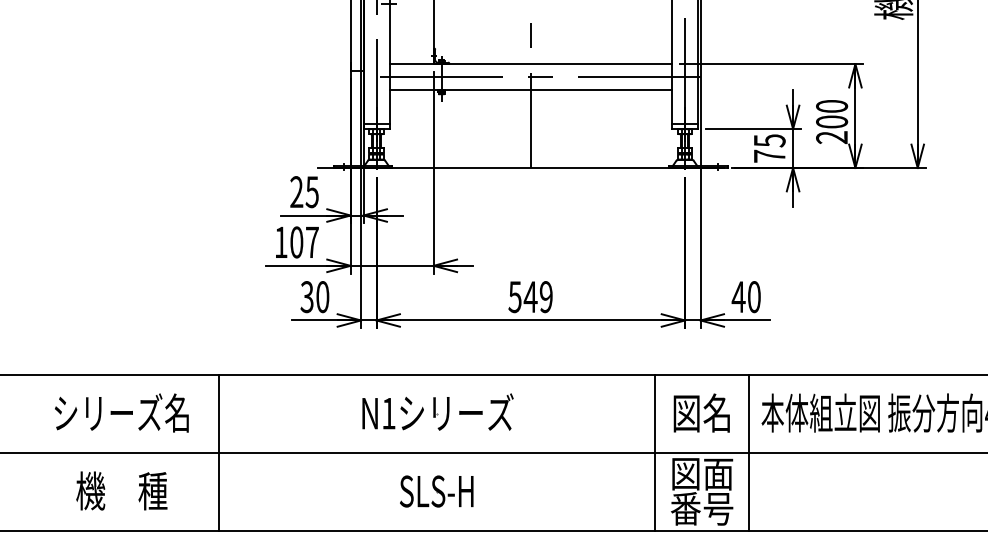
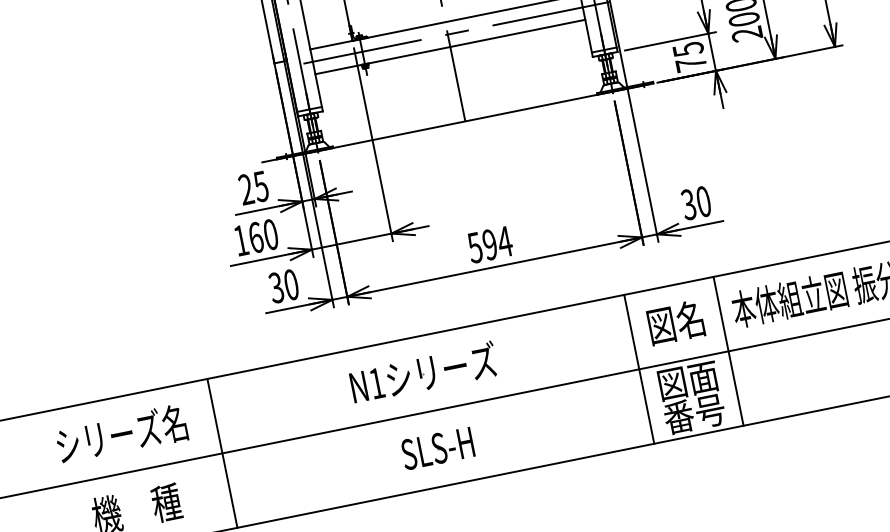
text: (304, 242) -> (263, 236), 107 -> 160
text: (538, 297) -> (497, 243), 549 -> 594
text: (738, 297) -> (688, 205), 40 -> 30

